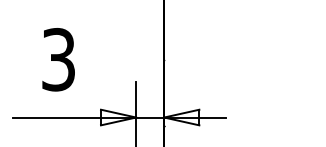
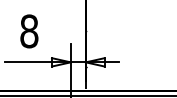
text: (58, 59) -> (29, 31), 3 -> 8

